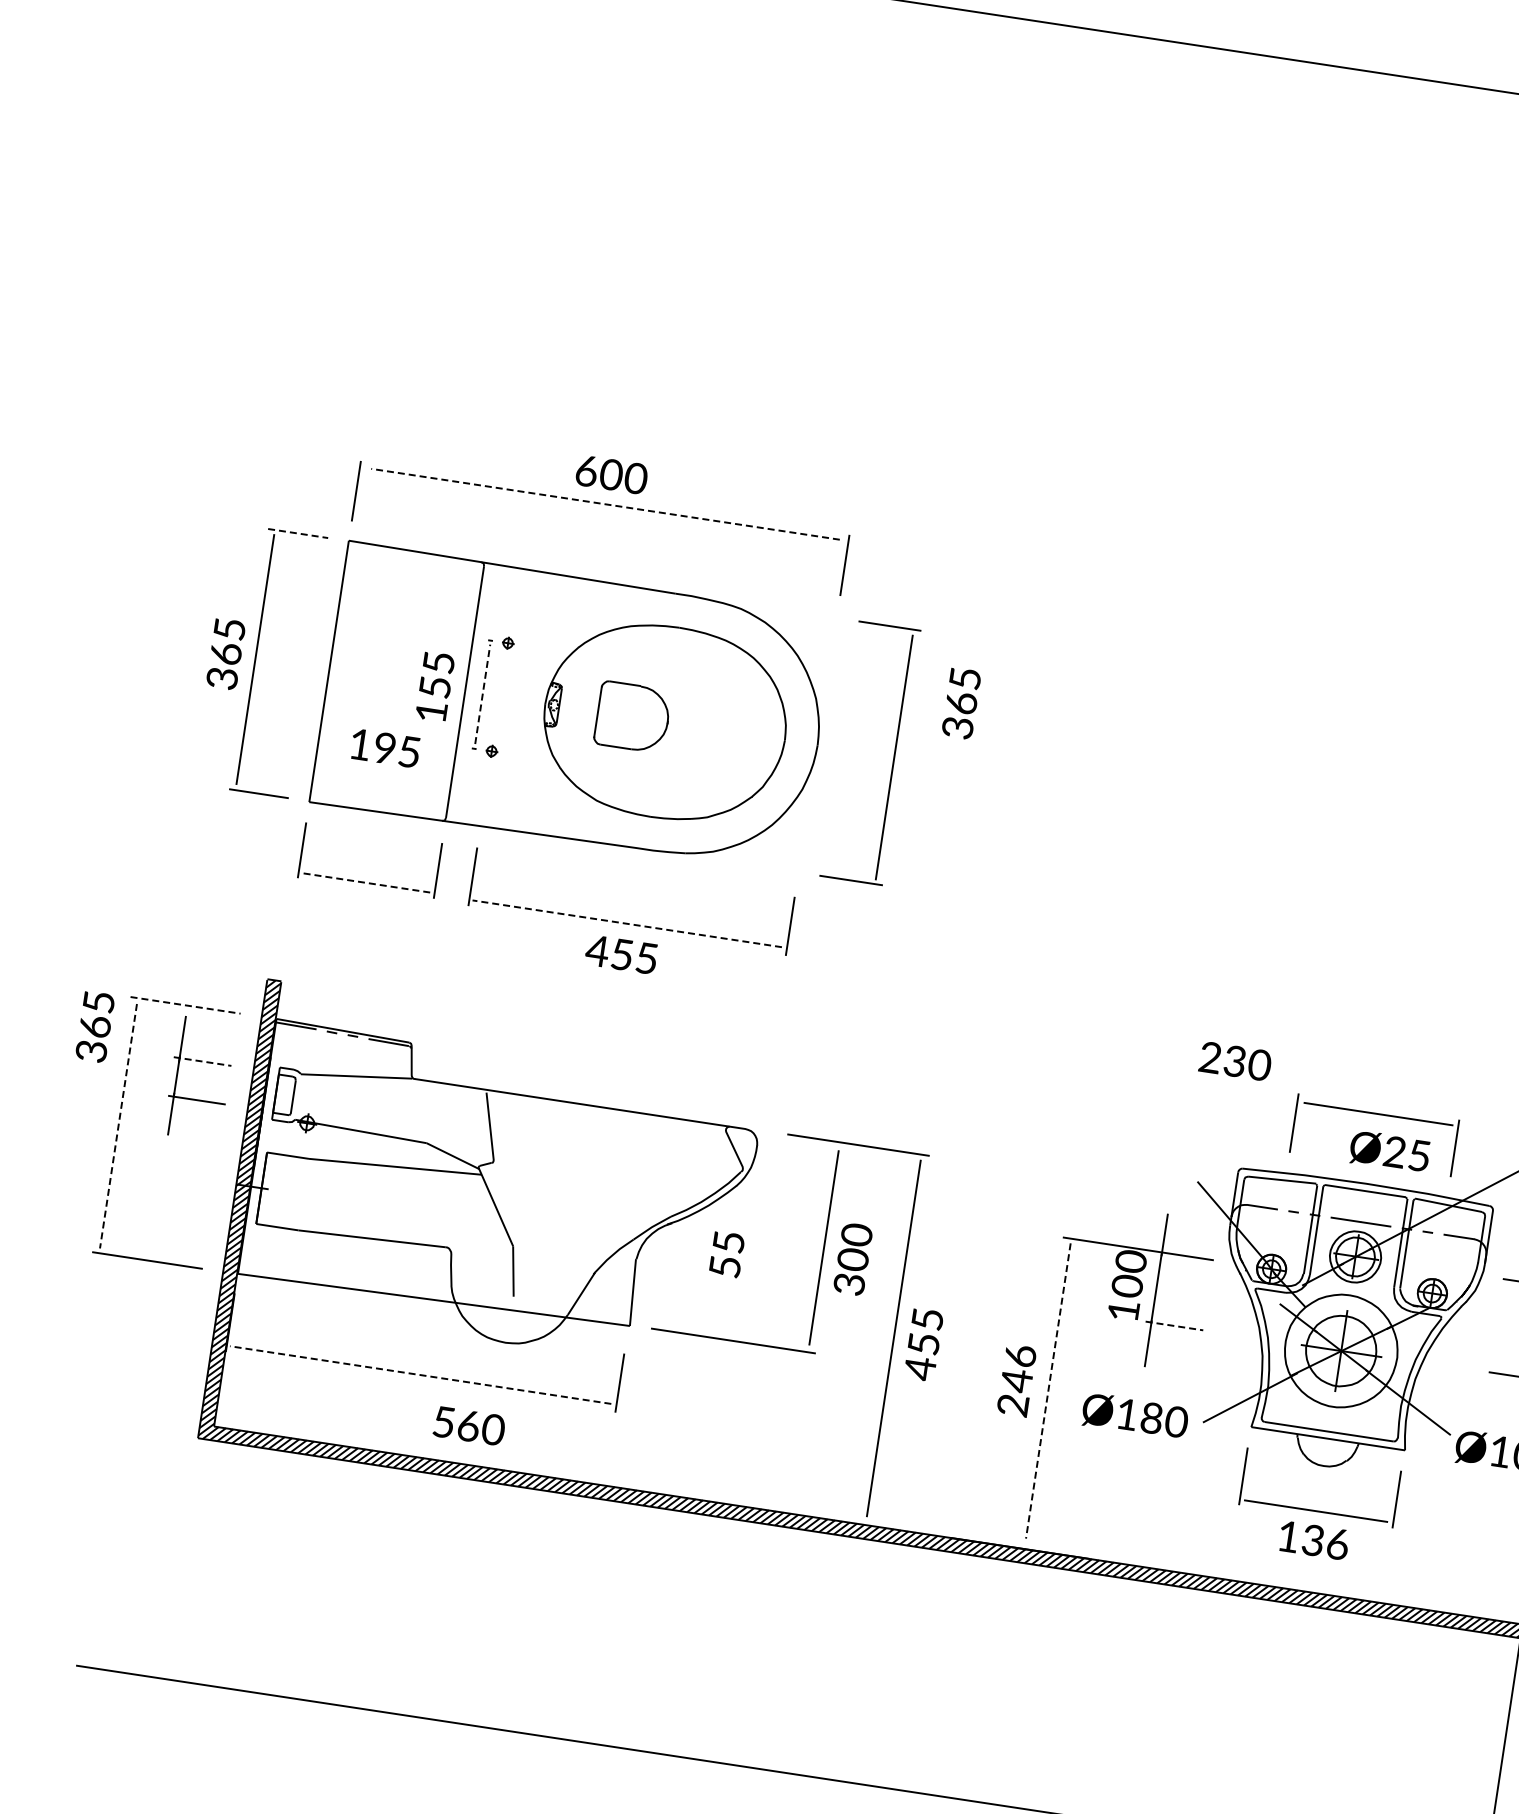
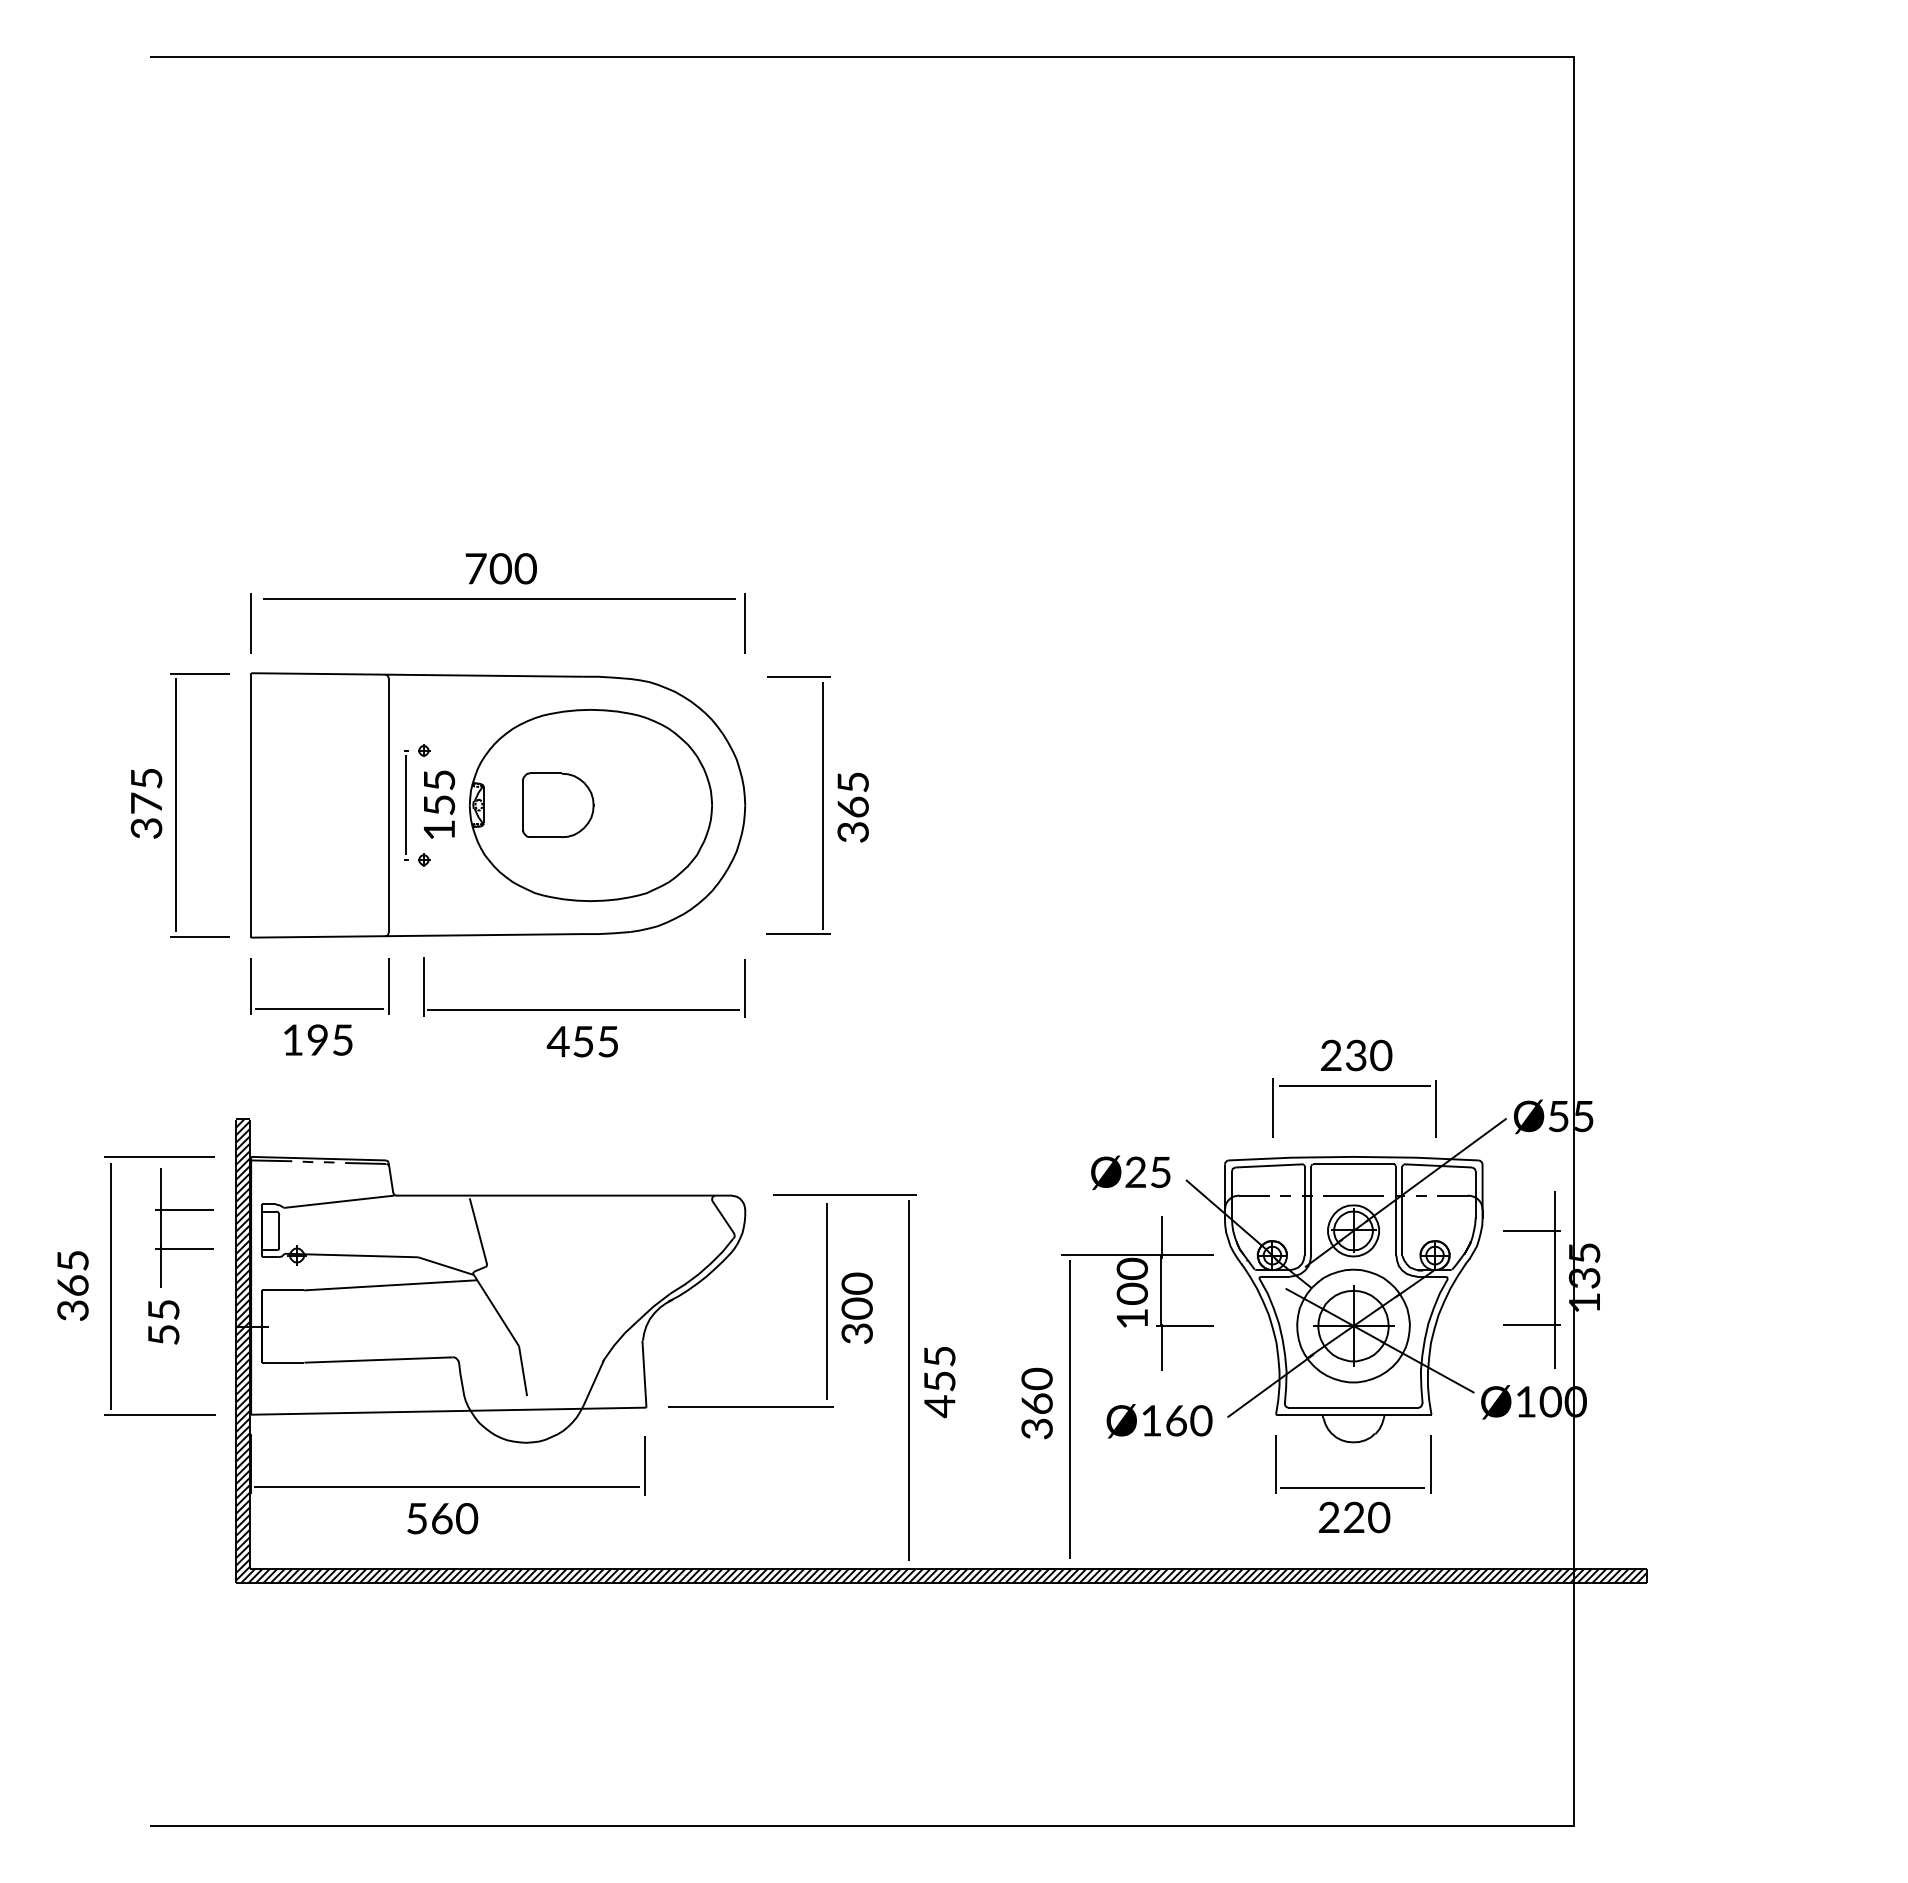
text: (586, 470) -> (475, 568), 600 -> 700
line: (605, 503) -> (499, 598), dashed -> solid
line: (298, 533) -> (200, 673), dashed -> solid
text: (226, 652) -> (146, 802), 365 -> 375
text: (435, 686) -> (439, 804), moved
line: (482, 693) -> (406, 804), dashed -> solid
text: (960, 703) -> (852, 807), moved
text: (385, 747) -> (318, 1039), moved
line: (366, 882) -> (319, 1008), dashed -> solid
line: (627, 923) -> (583, 1010), dashed -> solid
line: (185, 1005) -> (159, 1157), dashed -> solid
text: (94, 1026) -> (72, 1285), moved
line: (202, 1061) -> (184, 1210), dashed -> solid
text: (1235, 1061) -> (1356, 1055), moved
line: (118, 1126) -> (110, 1286), dashed -> solid
text: (1389, 1151) -> (1130, 1172), moved
text: (726, 1254) -> (163, 1322), moved
line: (1175, 1326) -> (1185, 1326), dashed -> solid
line: (420, 1375) -> (446, 1487), dashed -> solid
text: (1016, 1380) -> (1036, 1403), 246 -> 360
line: (1047, 1391) -> (1069, 1409), dashed -> solid
text: (1152, 1417) -> (1176, 1420), Ø180 -> Ø160
text: (469, 1425) -> (442, 1518), moved
text: (1313, 1540) -> (1354, 1517), 136 -> 220

